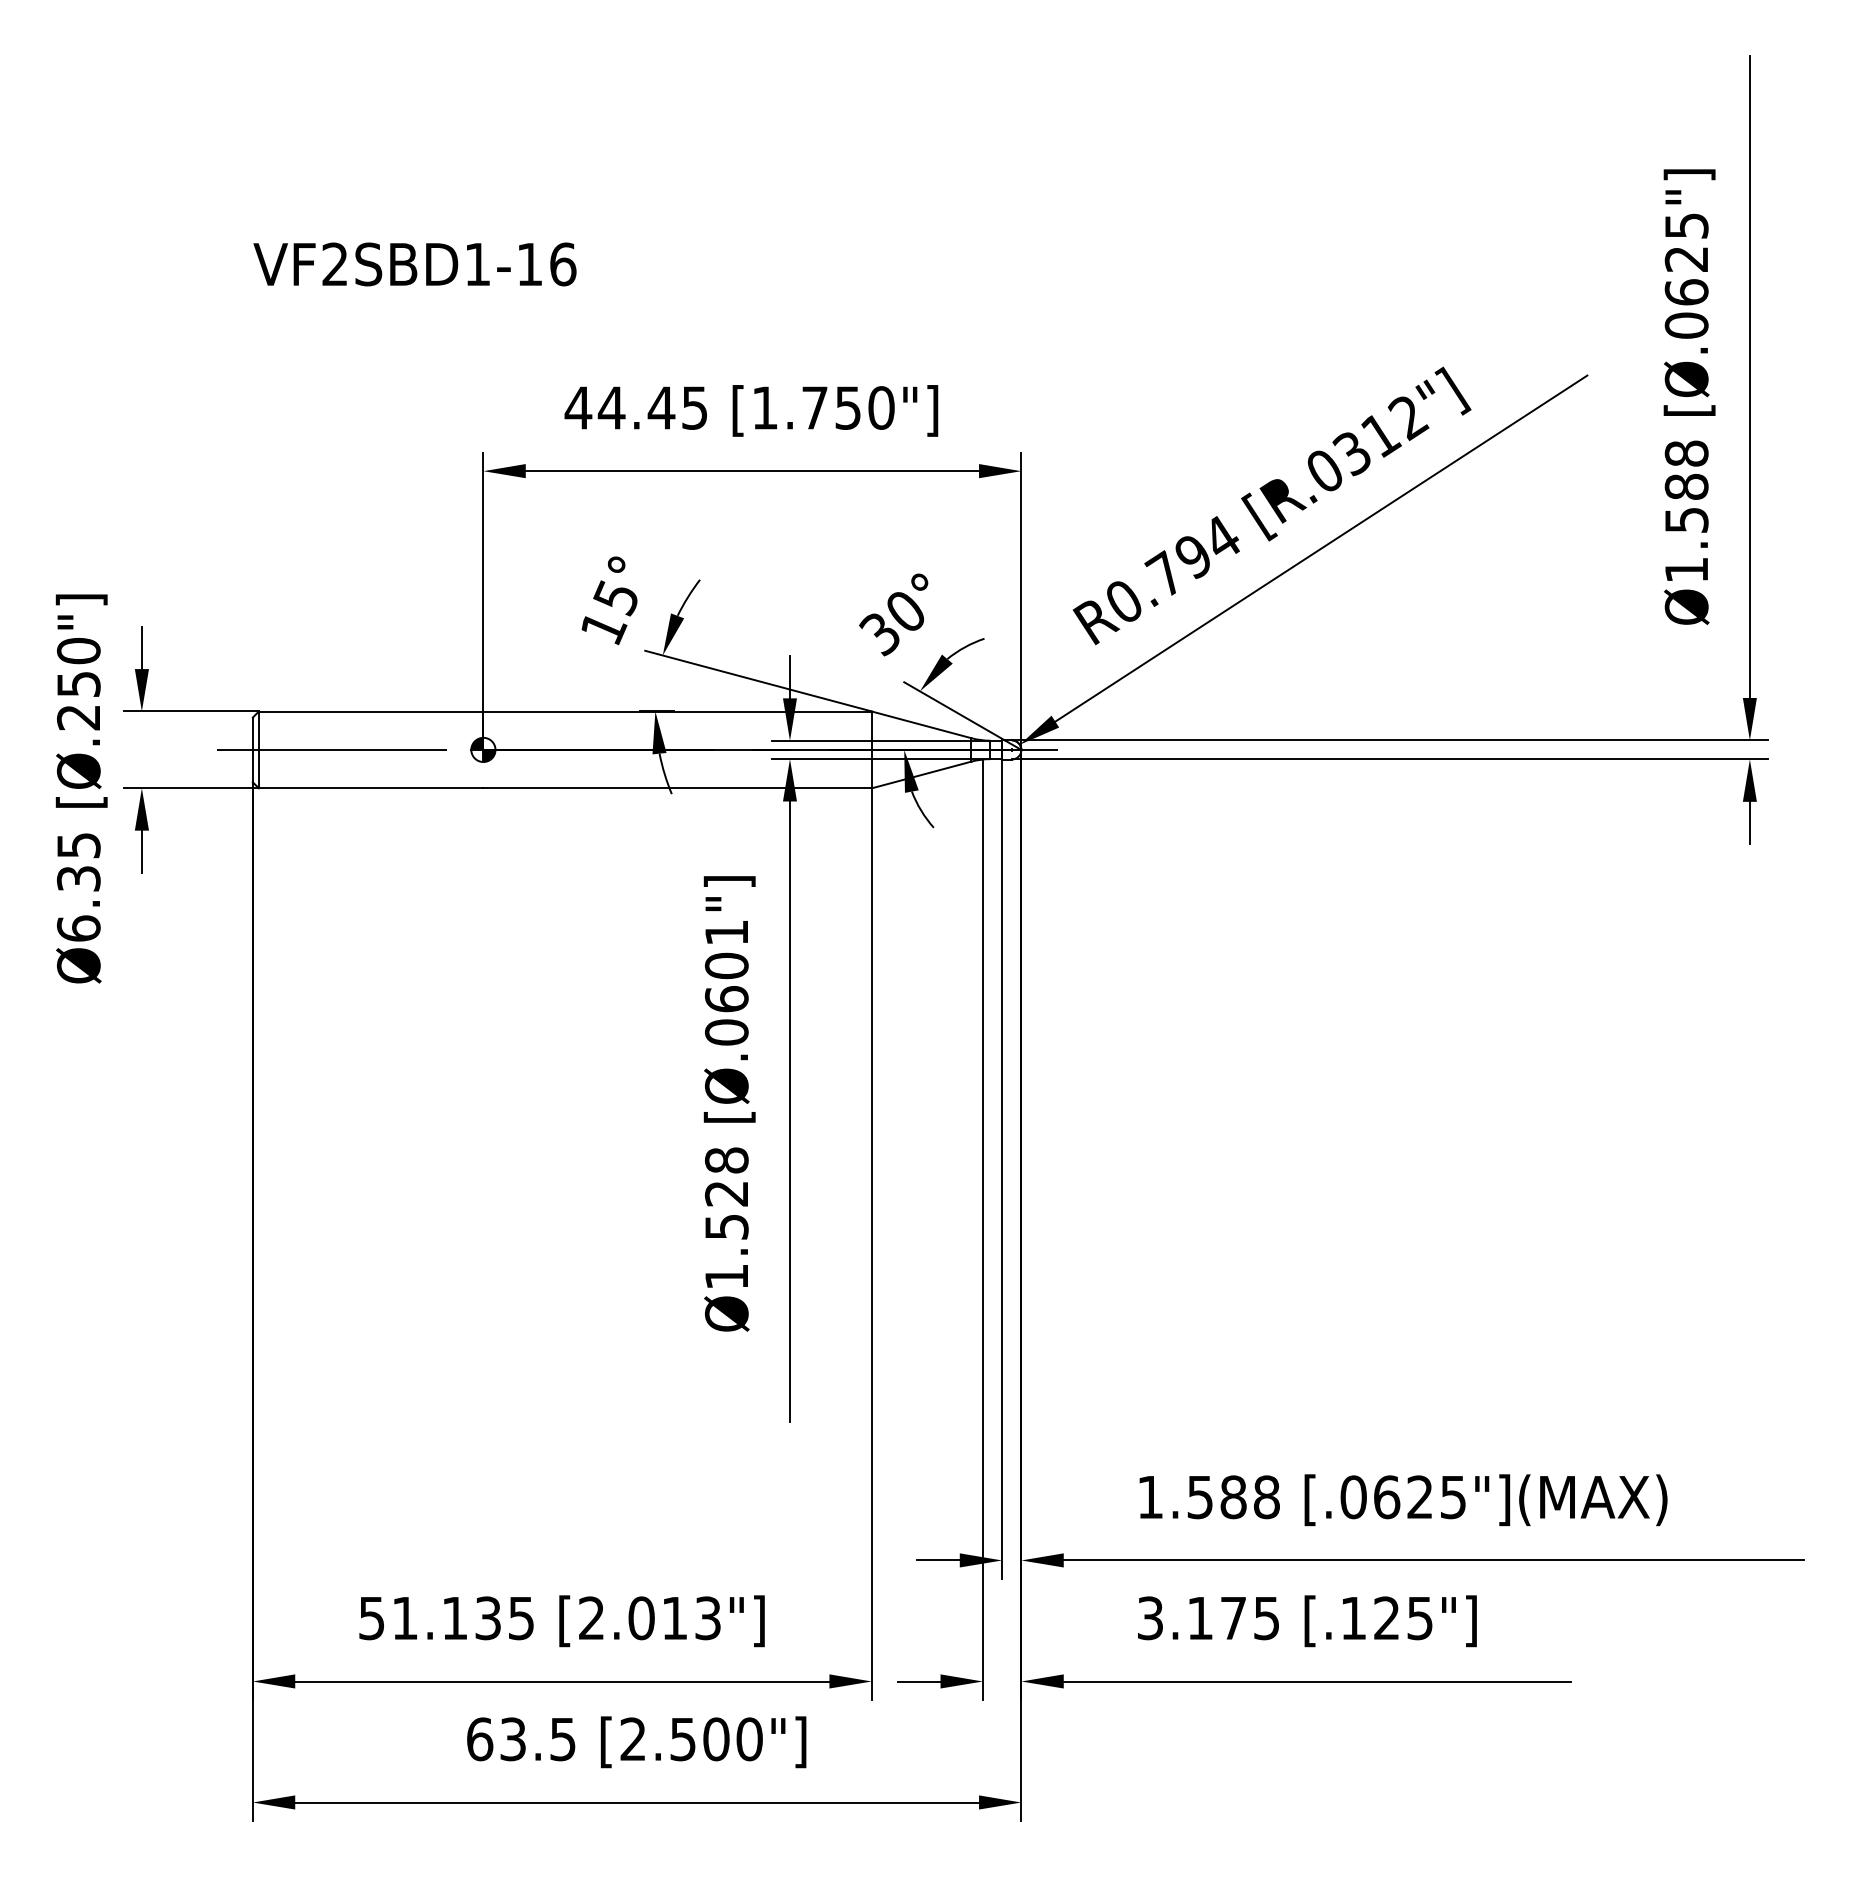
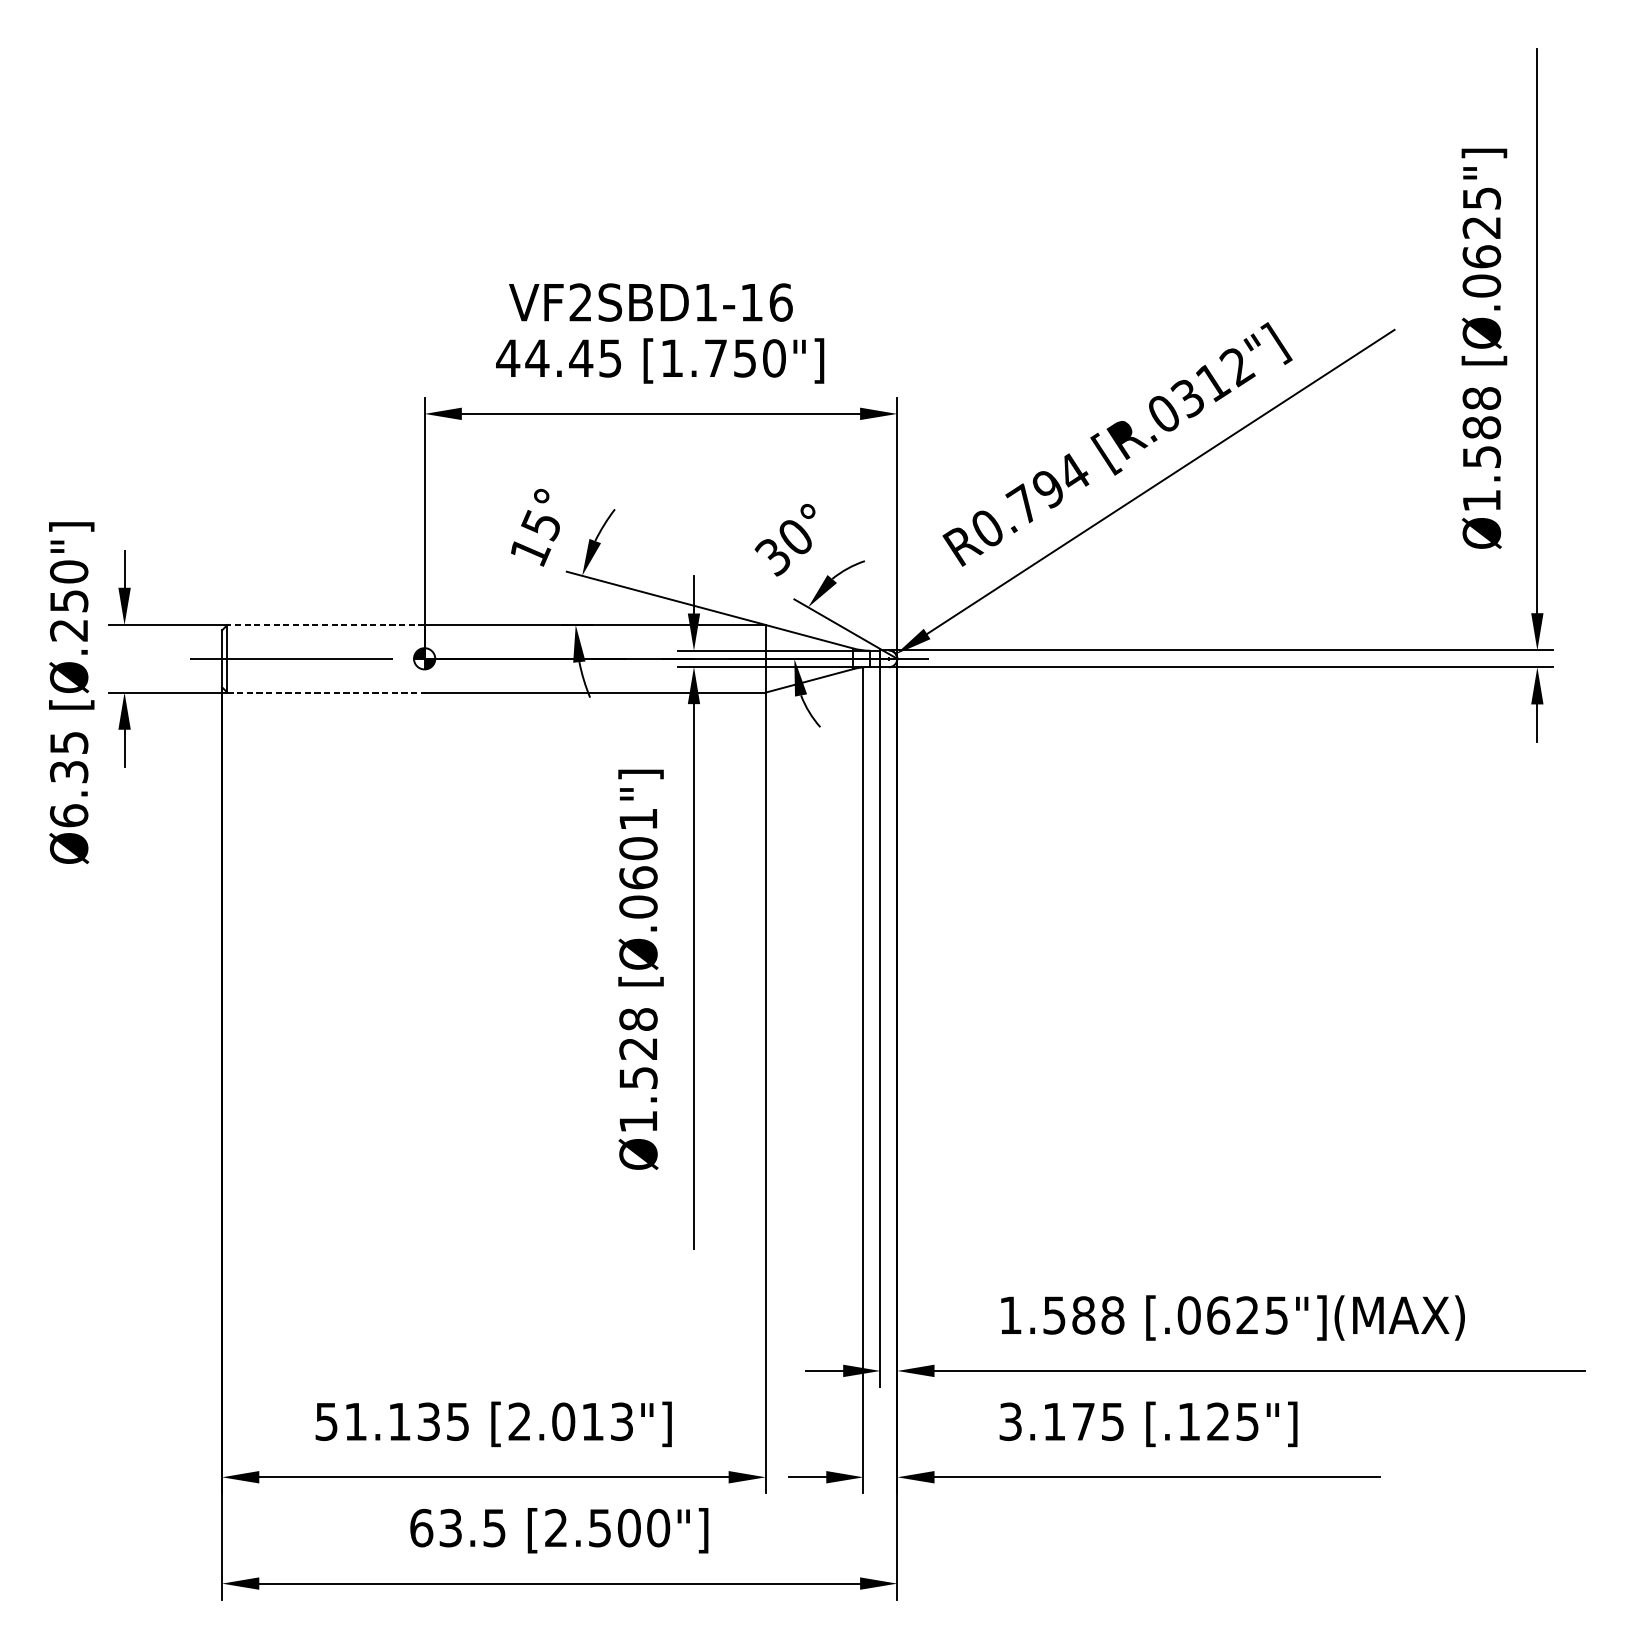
text: (414, 264) -> (650, 302), moved
line: (370, 711) -> (325, 625), solid -> dashed
line: (371, 788) -> (326, 692), solid -> dashed

